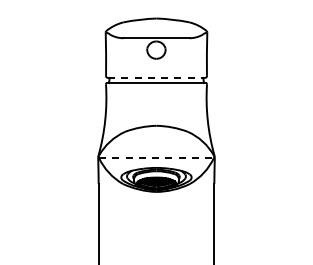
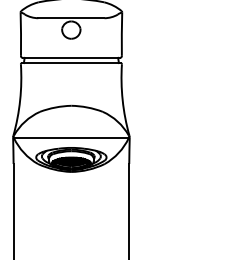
line: (157, 77) -> (72, 57), dashed -> solid
line: (157, 158) -> (72, 138), dashed -> solid

